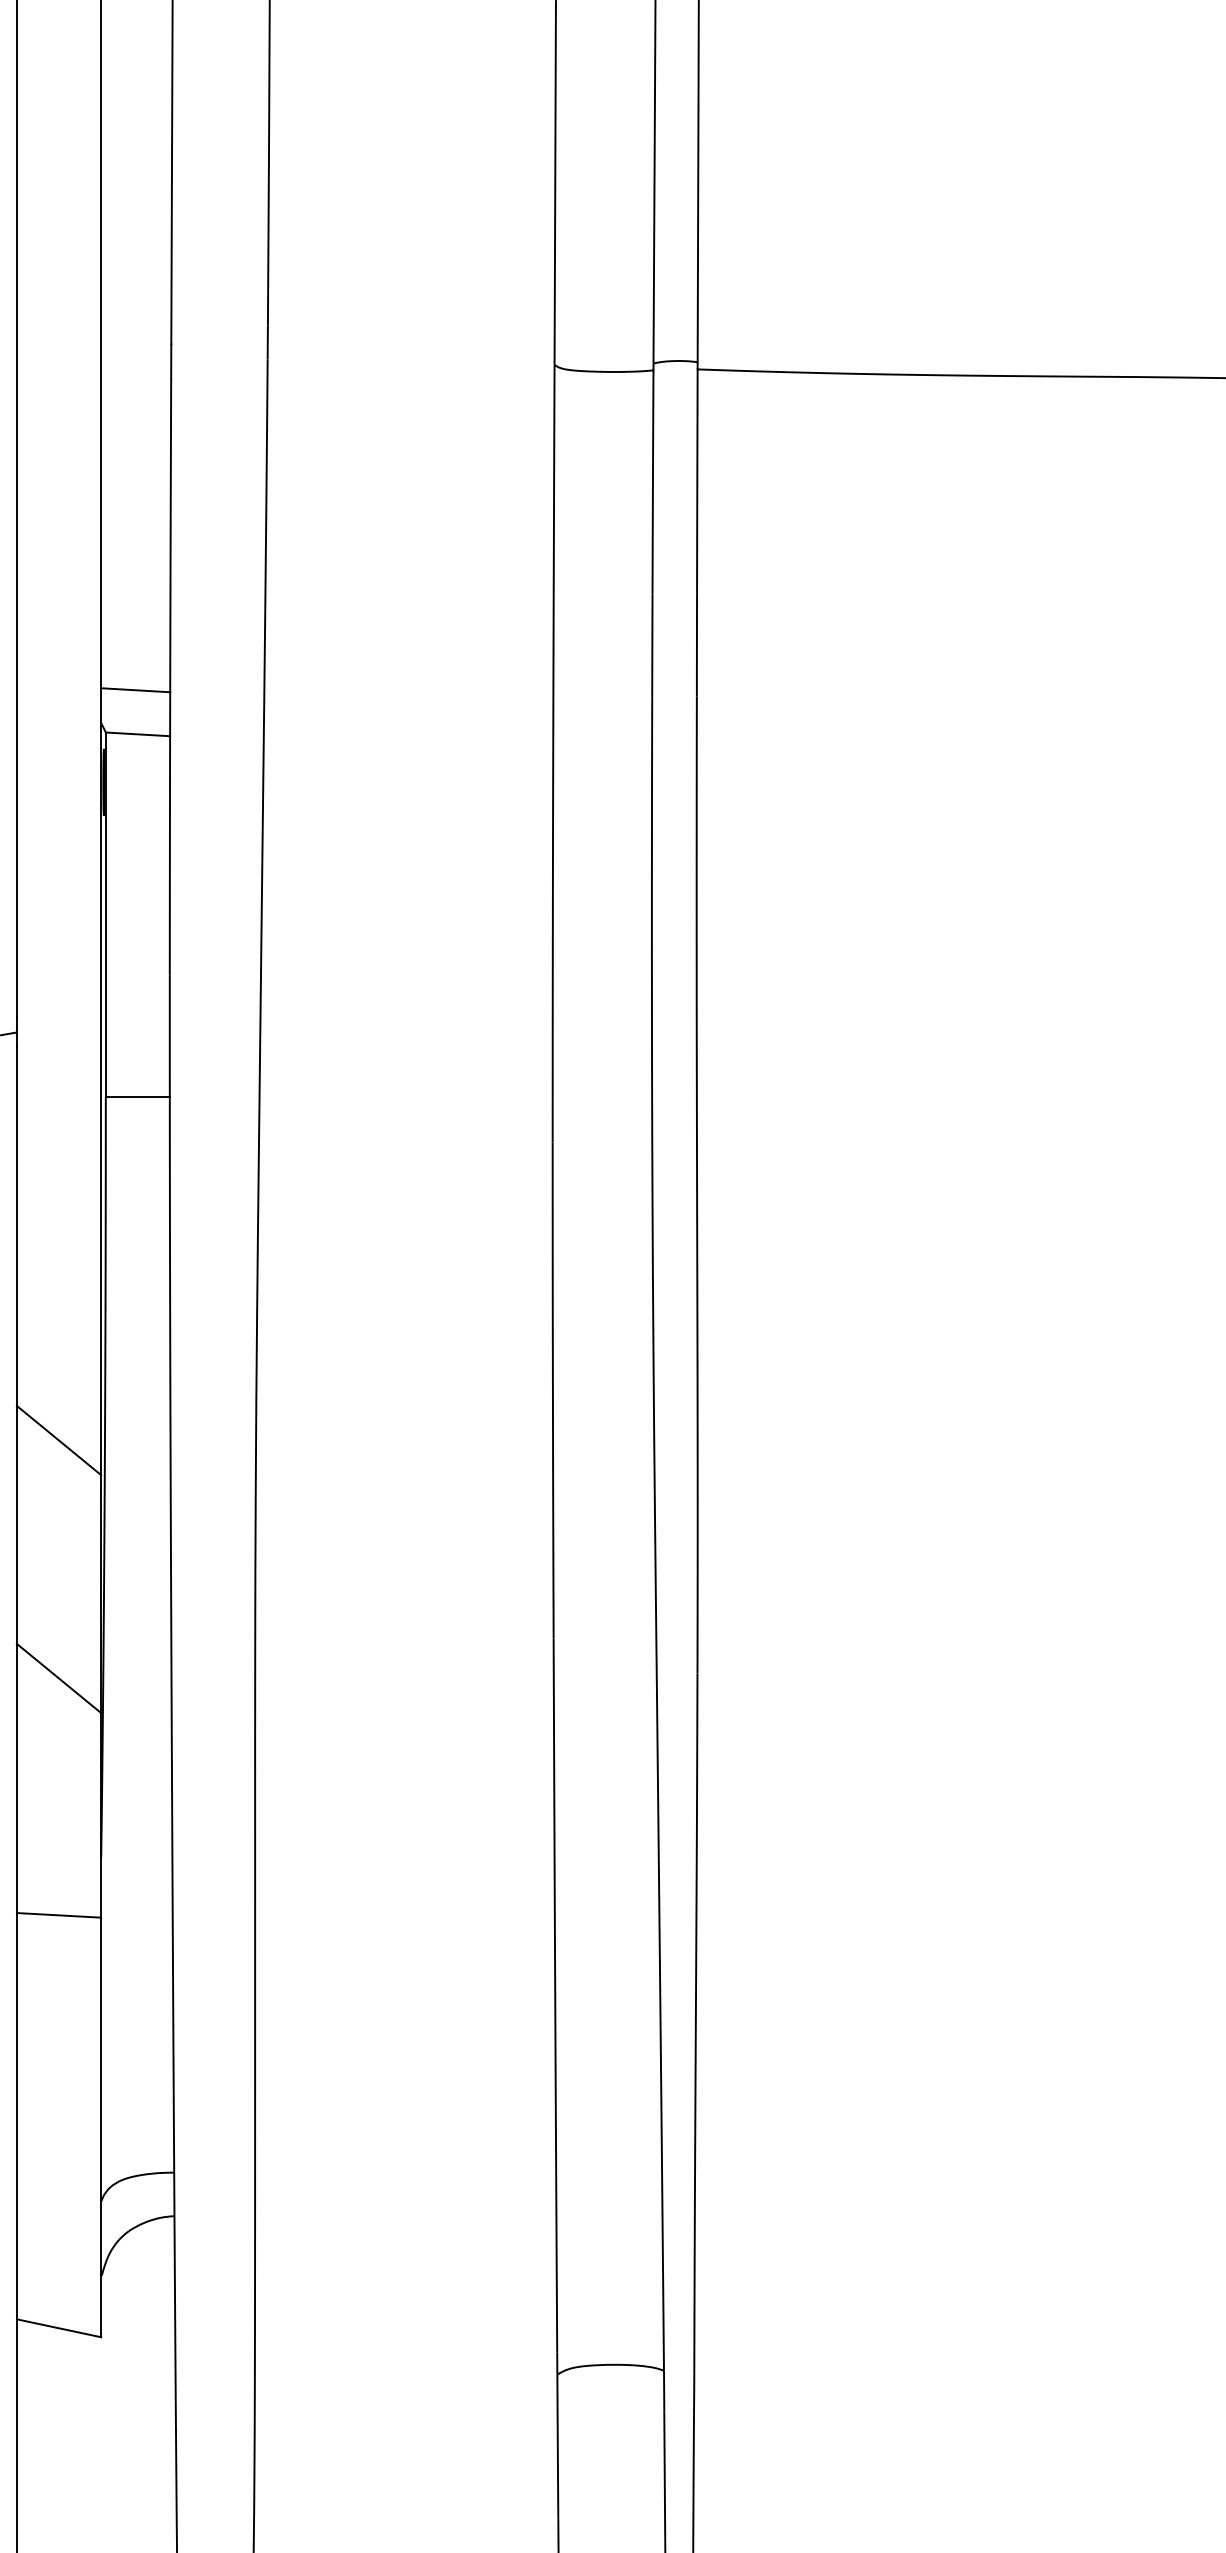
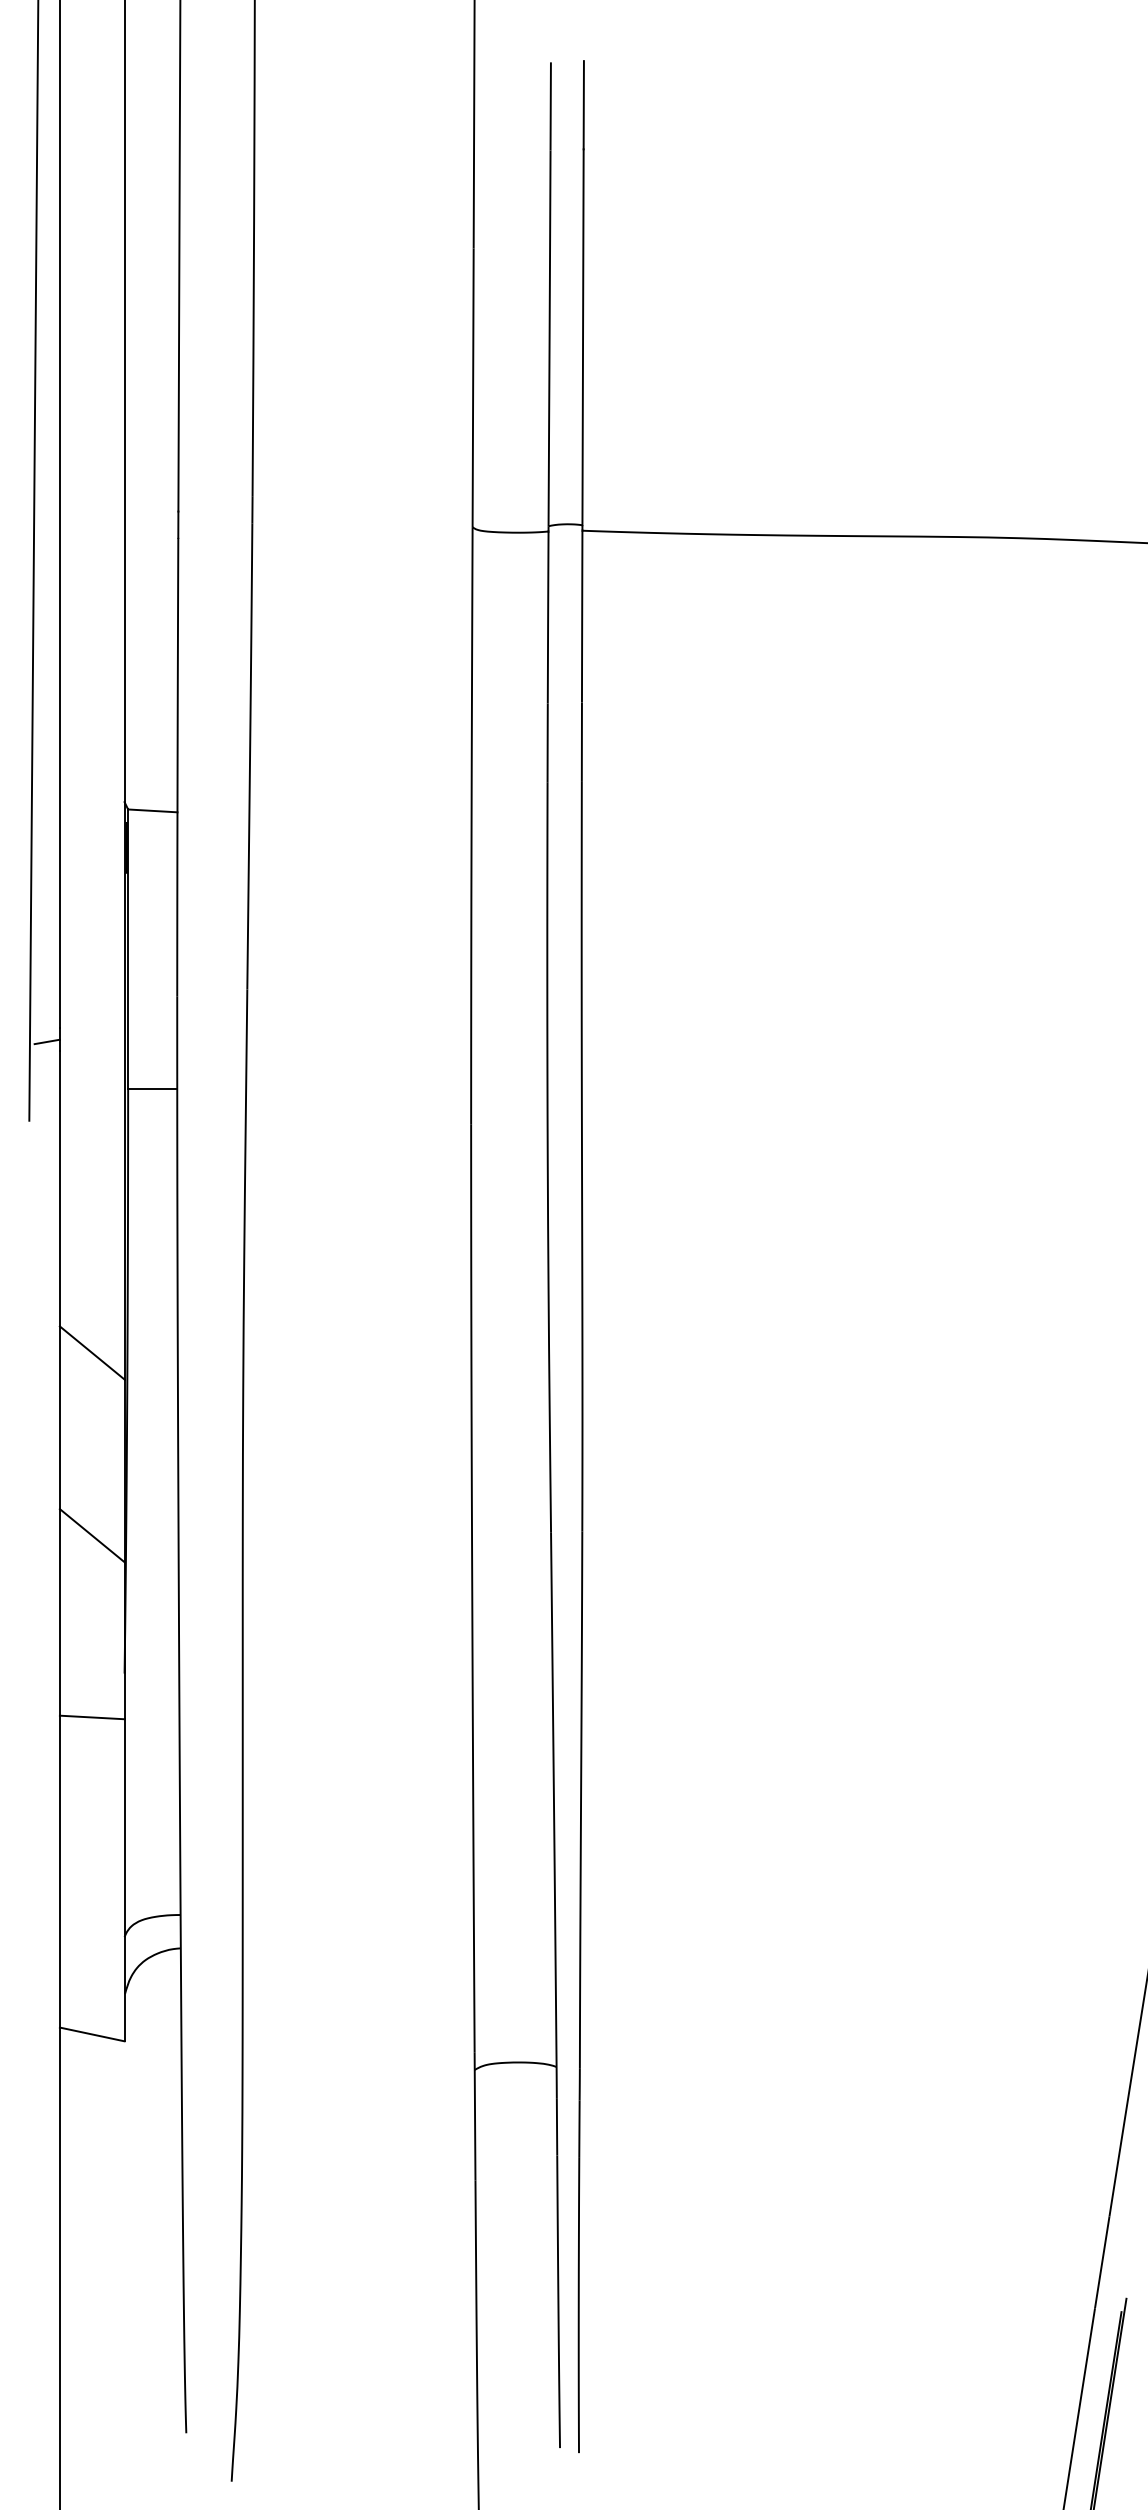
line: (134, 689) -> (150, 776), removed

